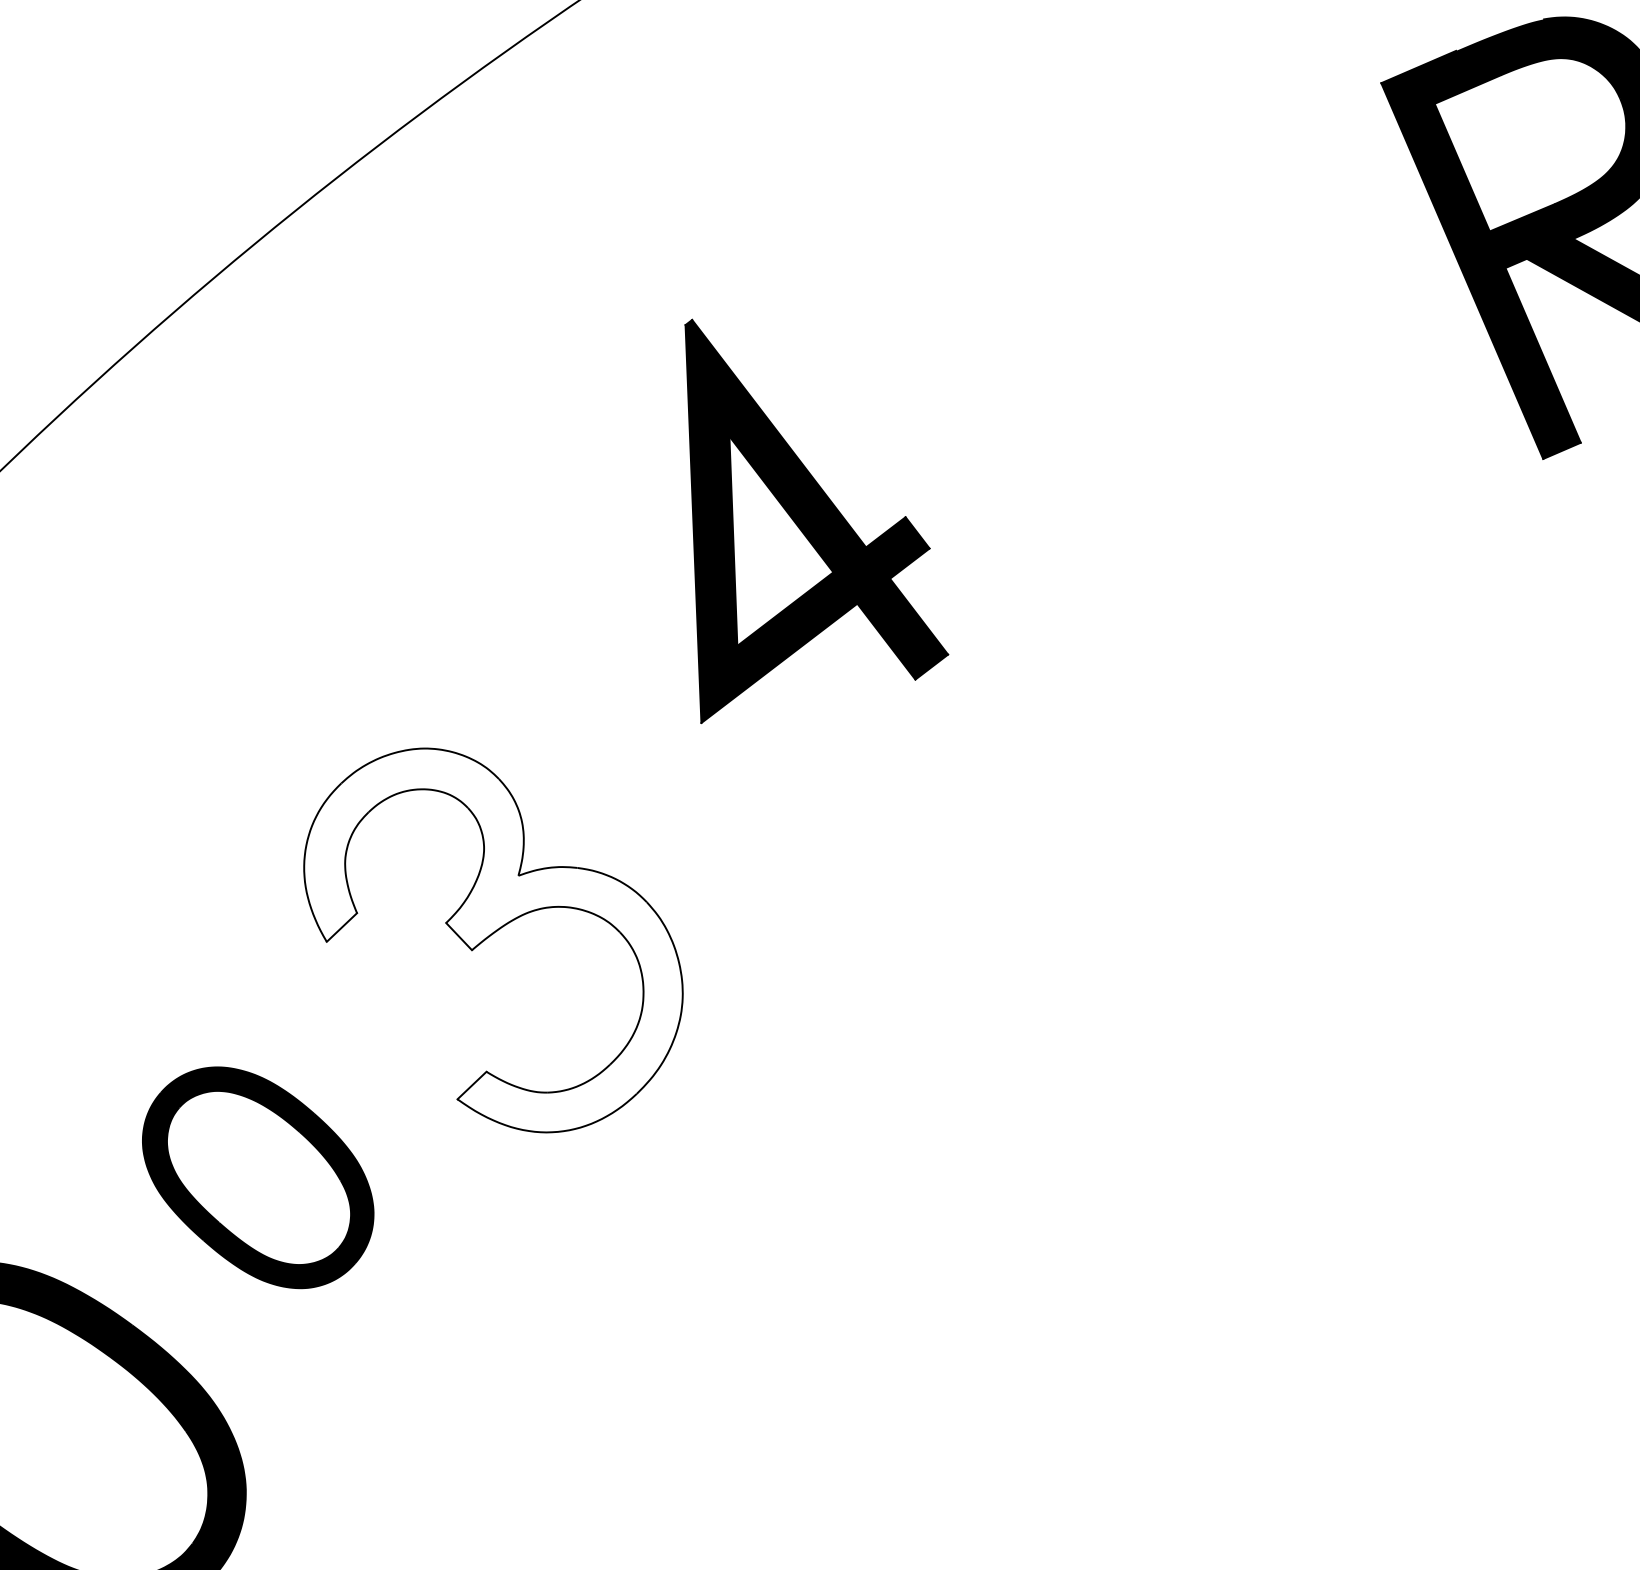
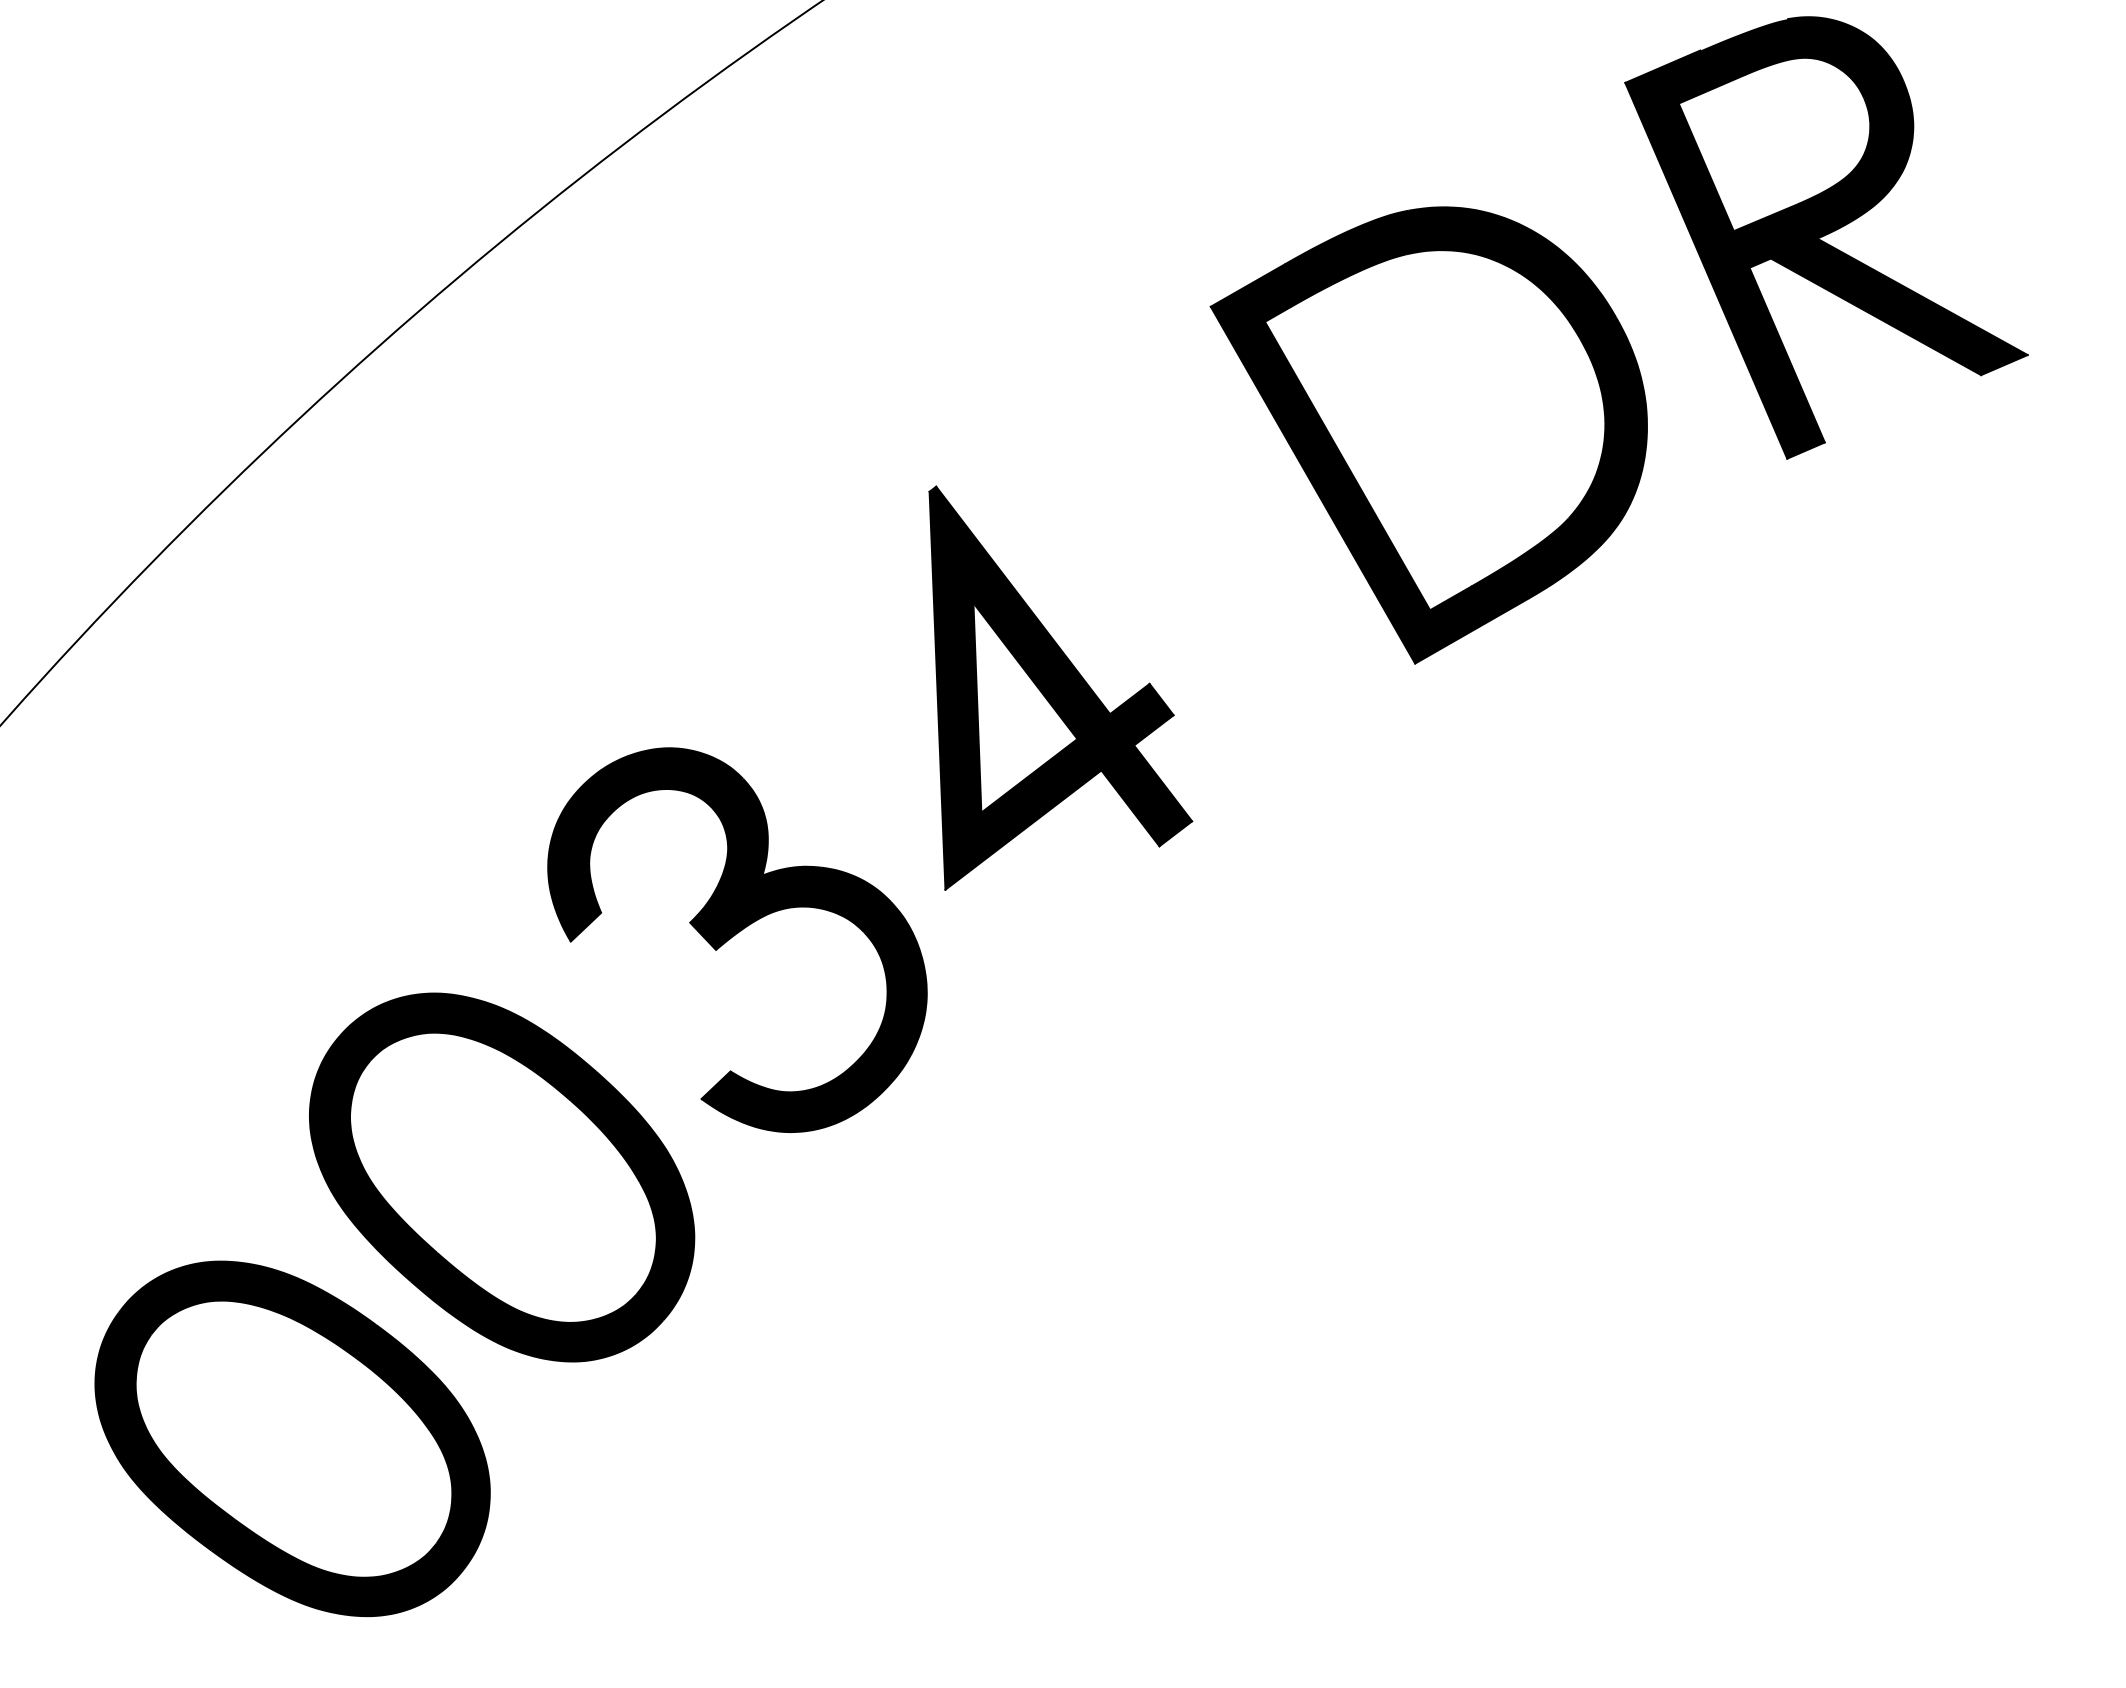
part: (1184, 435) -> (1428, 435), added
part: (816, 520) -> (1060, 687), moved
fill: (493, 940) -> (737, 940), added
part: (258, 1177) -> (502, 1177), size x1.67

